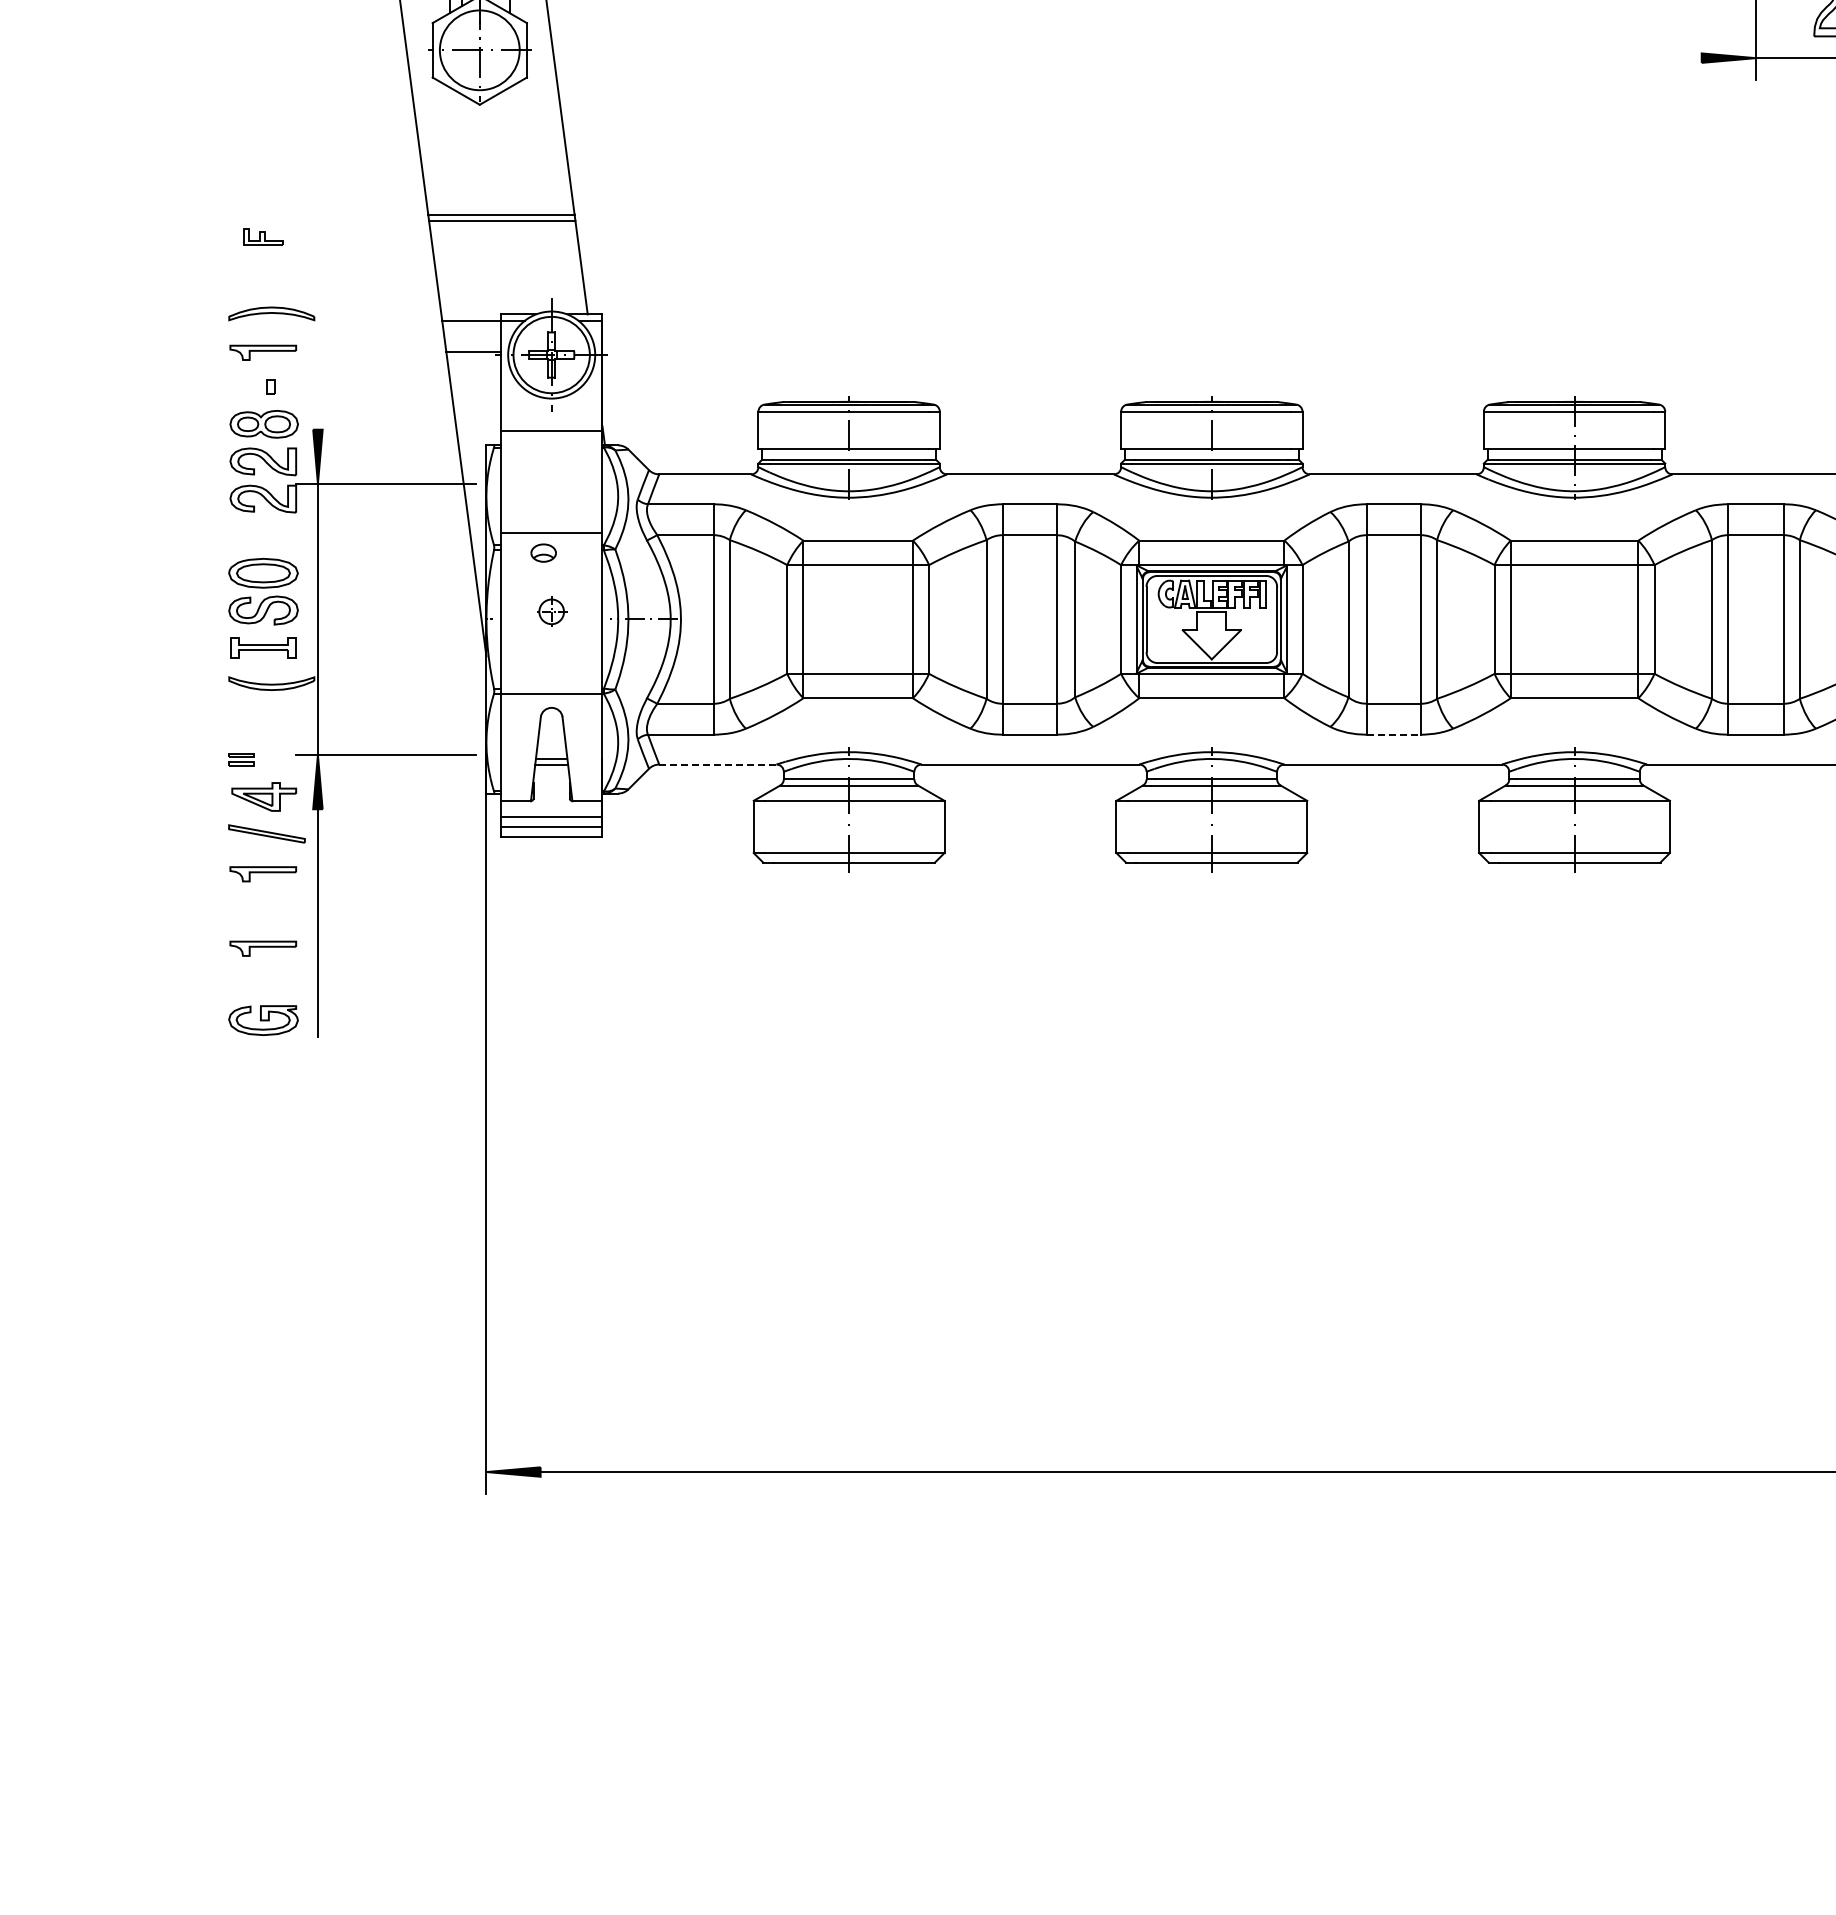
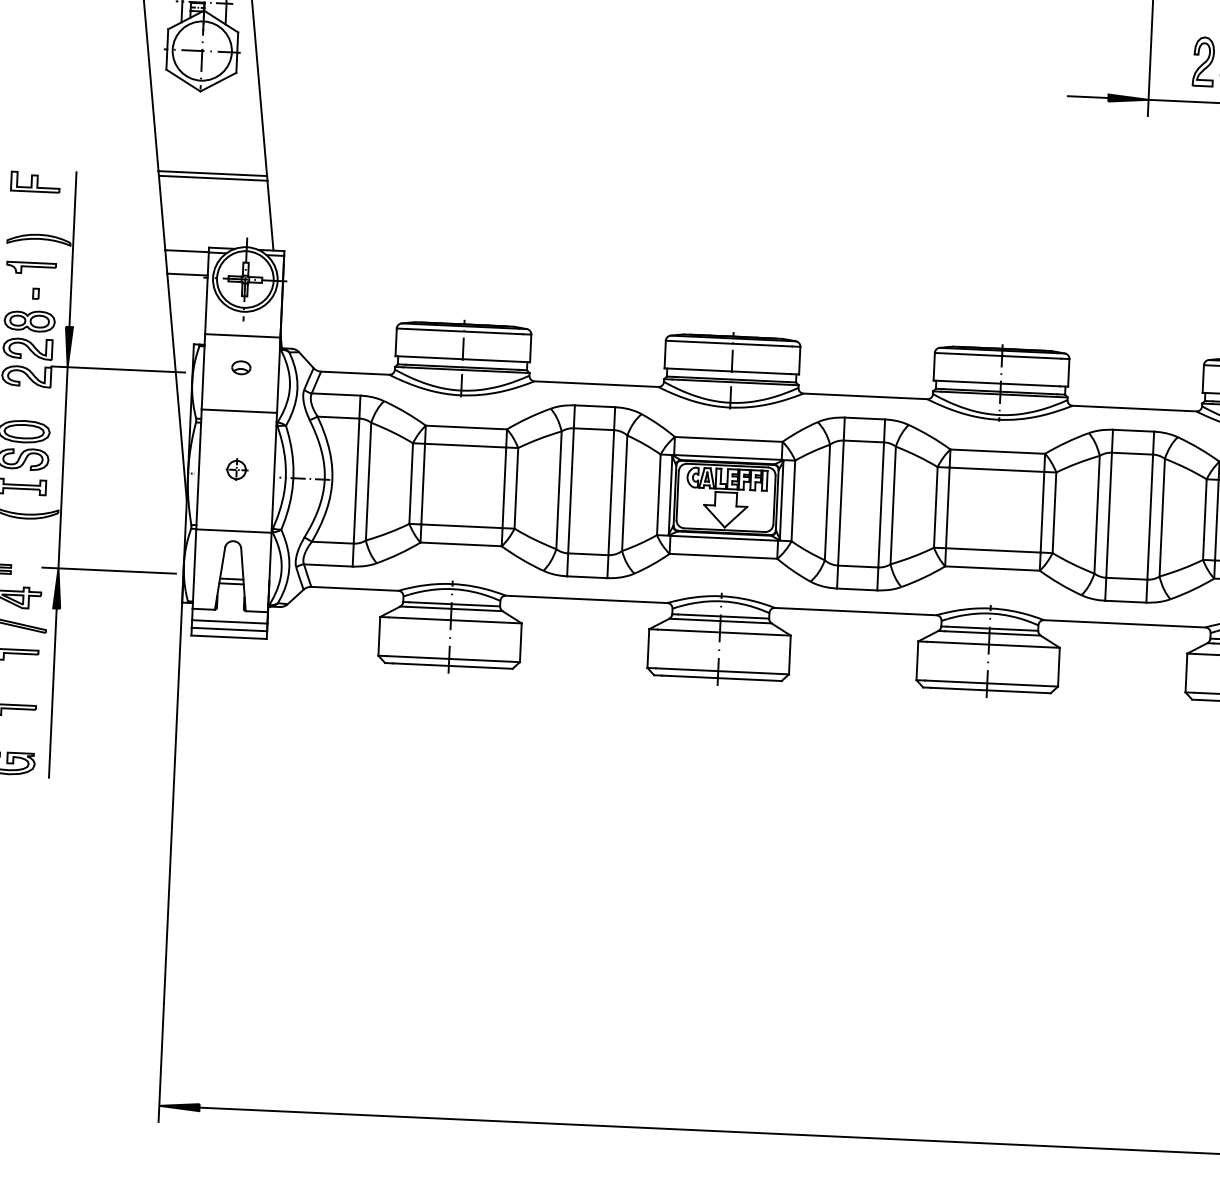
line: (1674, 58) -> (1088, 97), added
part: (263, 236) -> (35, 181), size x1.67
line: (317, 325) -> (72, 249), added
part: (543, 552) -> (241, 367), moved
line: (1394, 734) -> (857, 589), dashed -> solid
line: (717, 764) -> (354, 588), dashed -> solid

